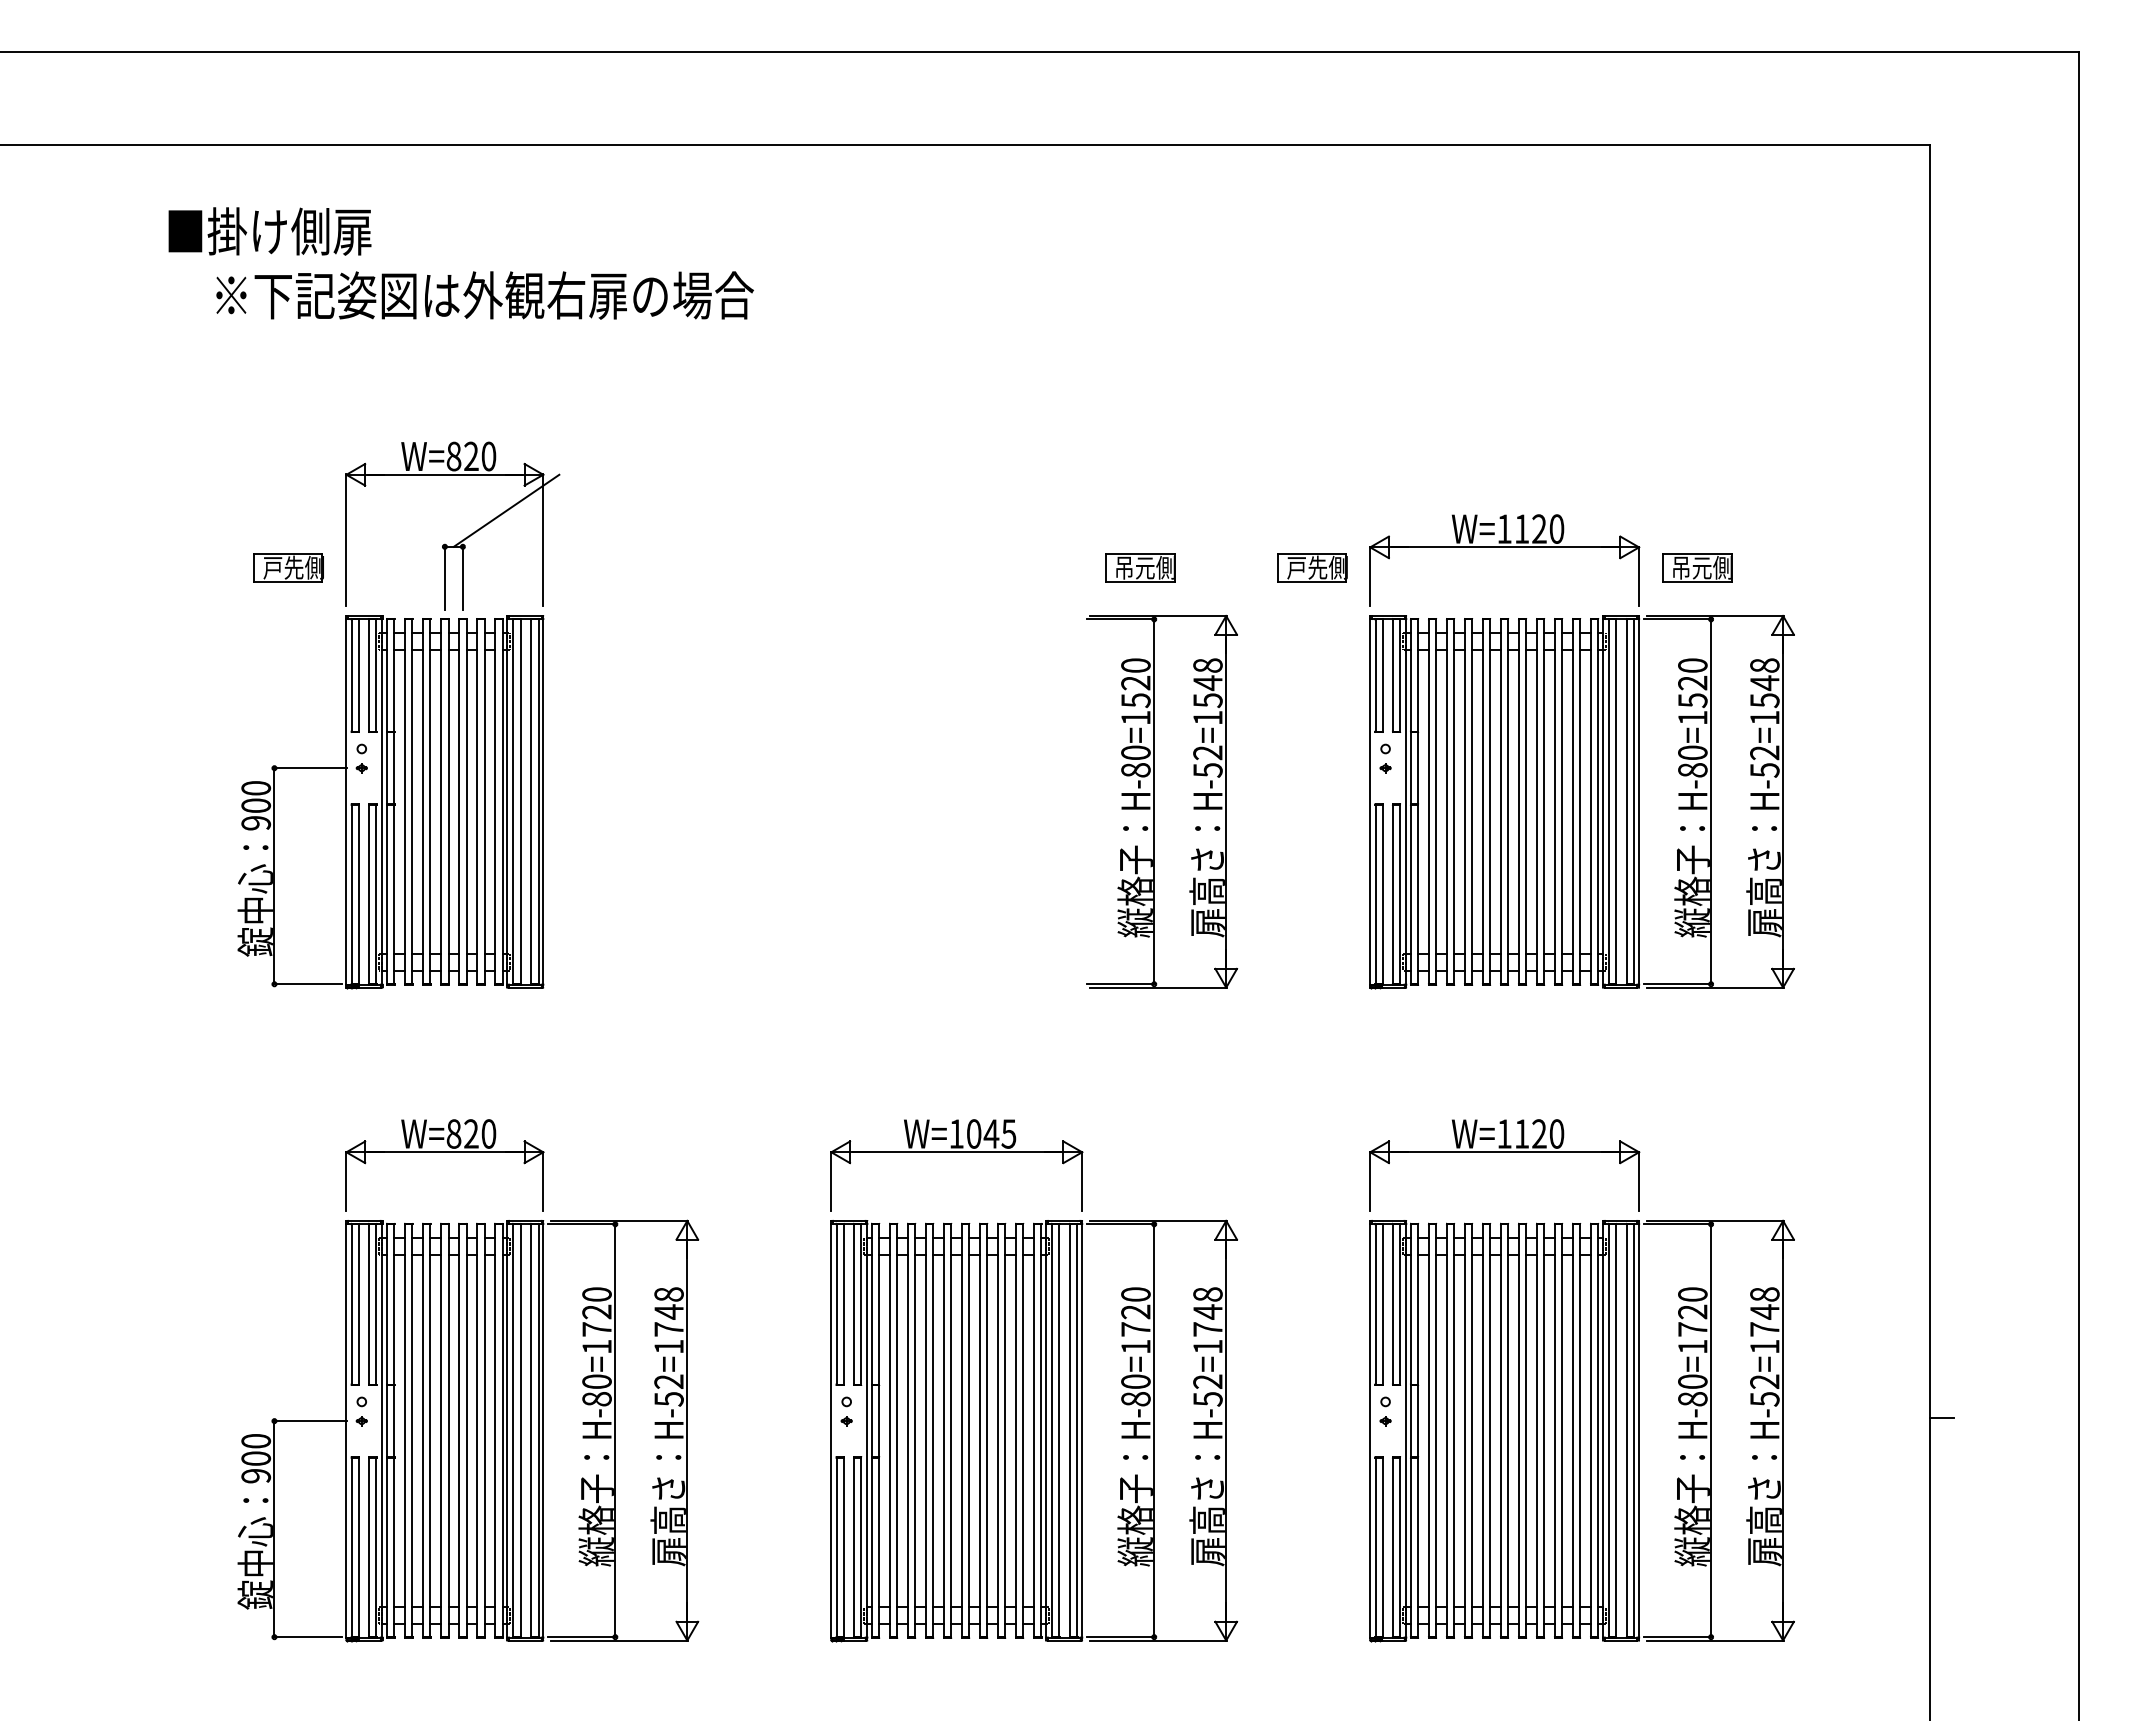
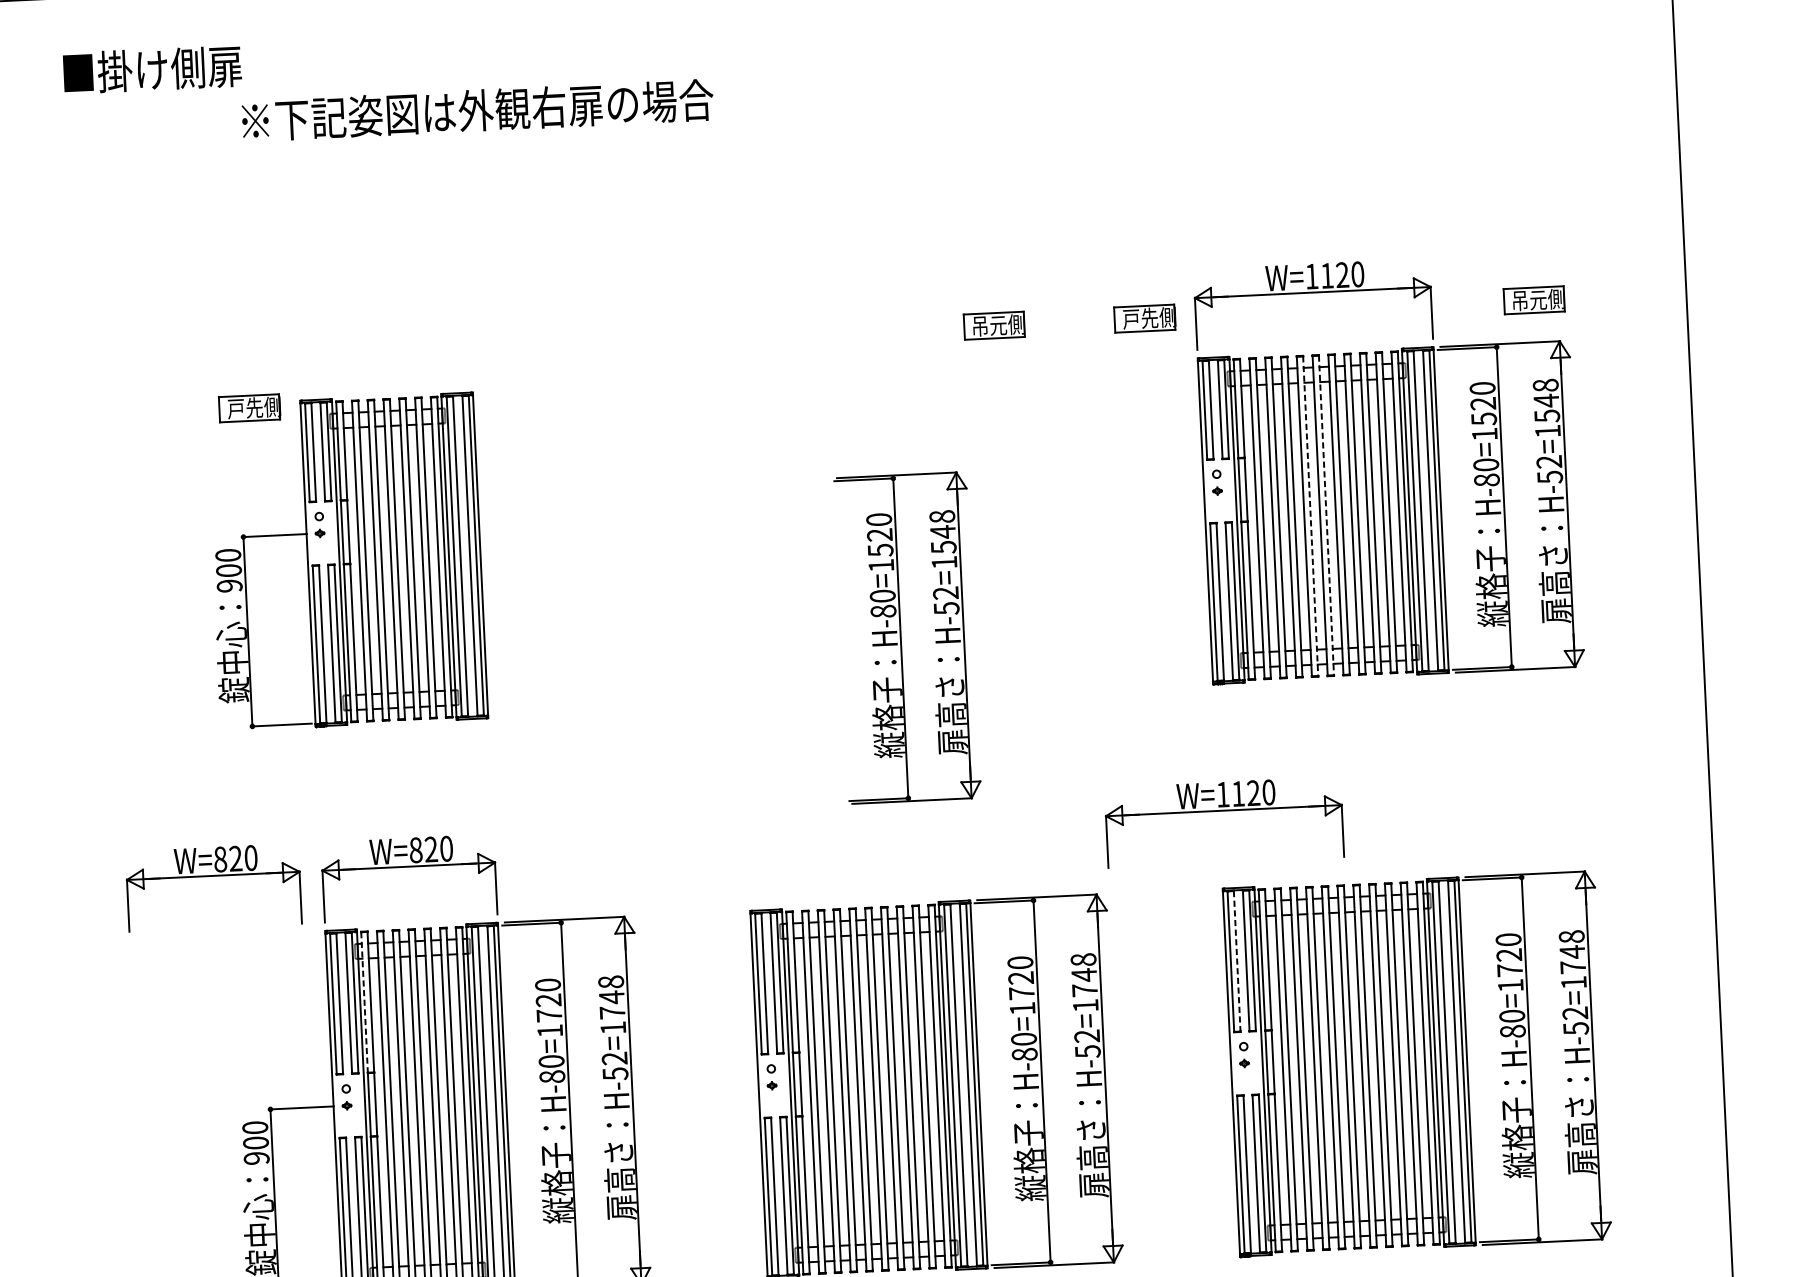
text: (269, 231) -> (152, 69), moved
text: (484, 295) -> (477, 110), moved
part: (462, 539) -> (398, 328), removed
part: (288, 567) -> (249, 407), moved
part: (1697, 567) -> (1534, 299), moved
part: (1162, 801) -> (908, 637), moved
line: (1490, 802) -> (1310, 516), solid -> dashed
line: (1508, 802) -> (1326, 516), solid -> dashed
part: (221, 1152) -> (212, 876), added
part: (956, 1152) -> (857, 845), removed
part: (1504, 1152) -> (1223, 810), moved
line: (387, 1304) -> (364, 1002), solid -> dashed
line: (1382, 1304) -> (1236, 961), solid -> dashed
line: (1941, 1417) -> (1731, 1037), removed

